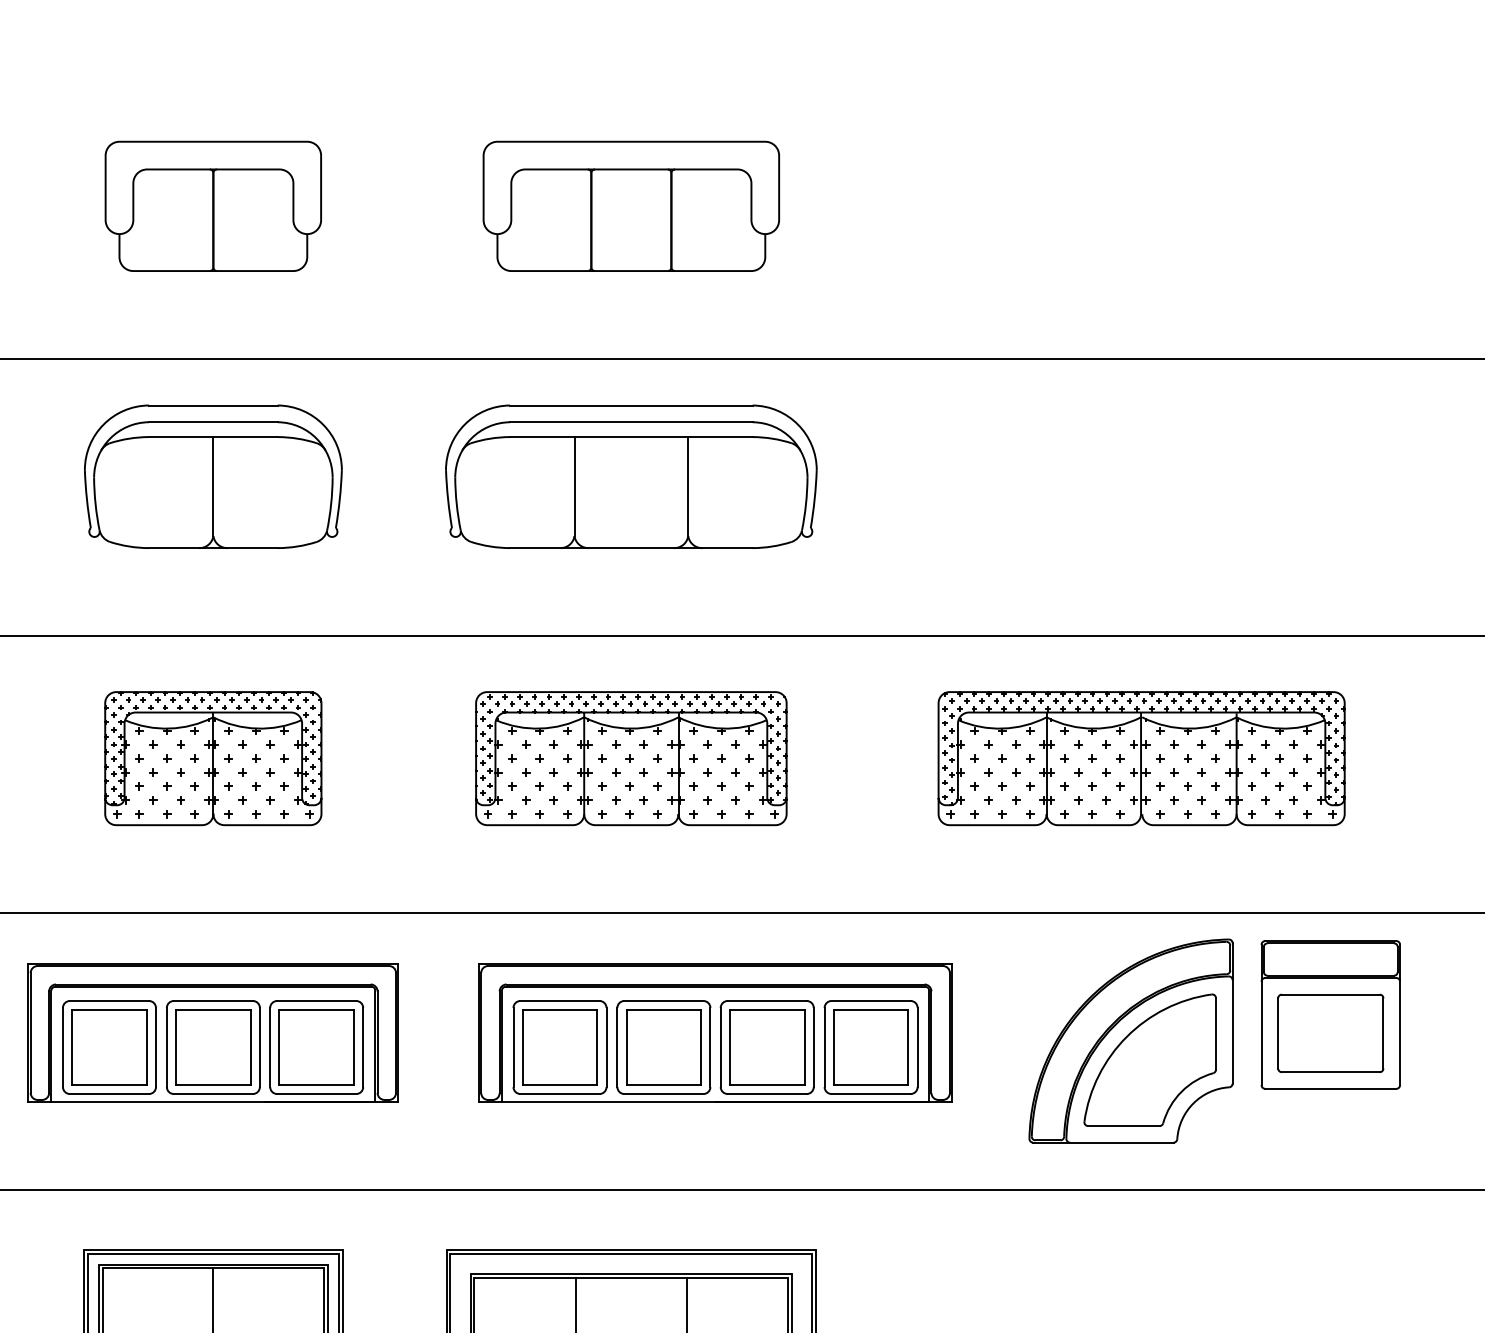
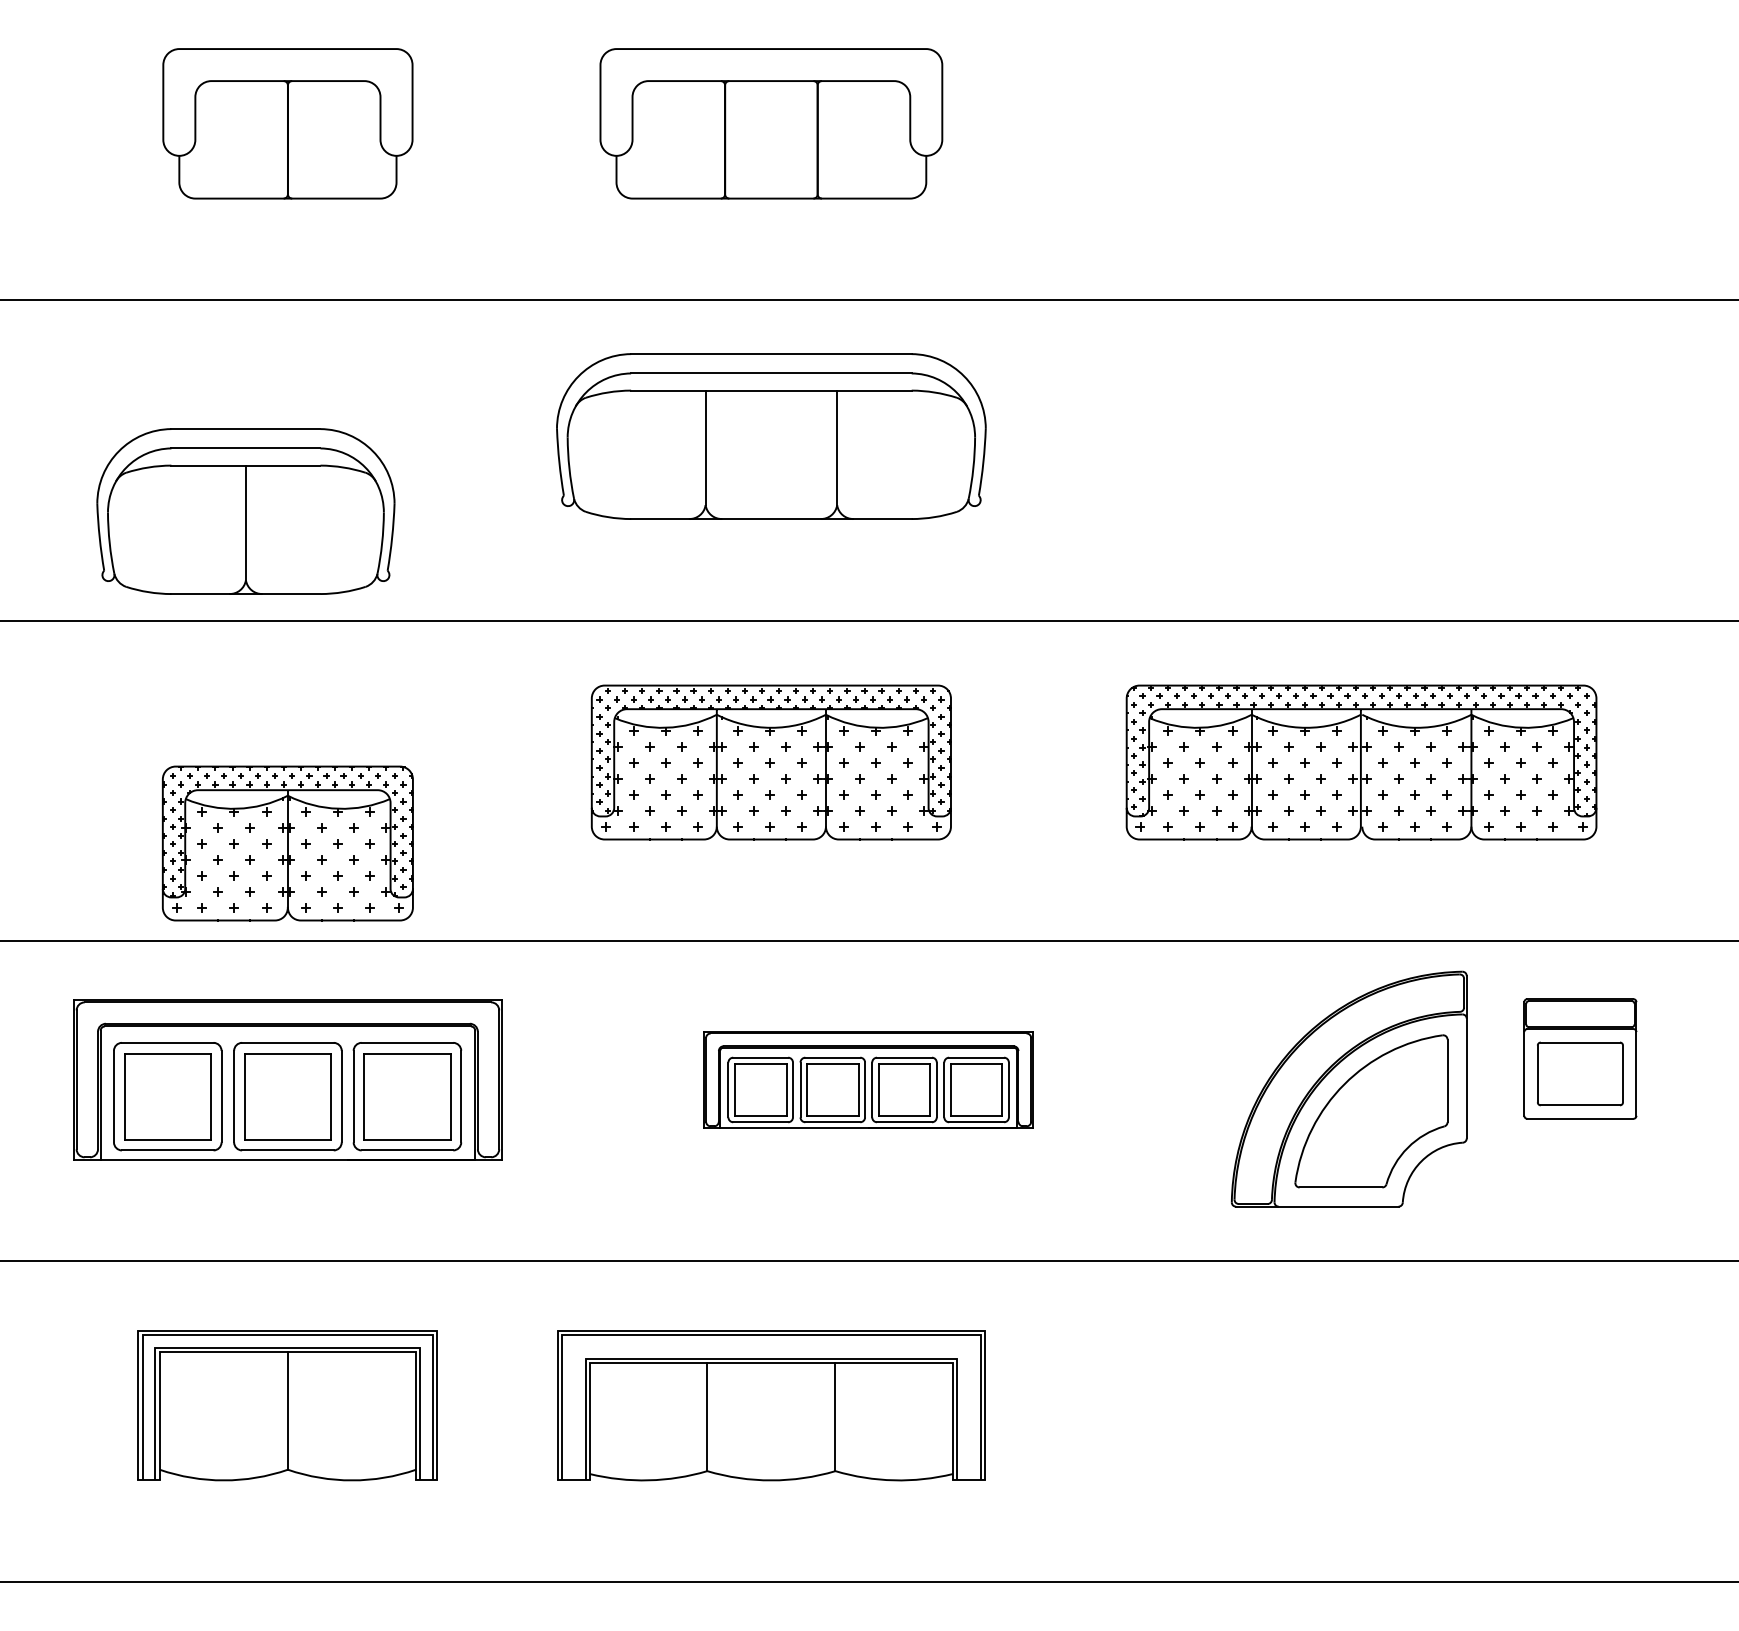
part: (213, 476) -> (245, 511), moved
part: (213, 758) -> (287, 843), moved
part: (1330, 1014) -> (1580, 1058), size x0.7
part: (715, 1032) -> (868, 1079), size x0.6

